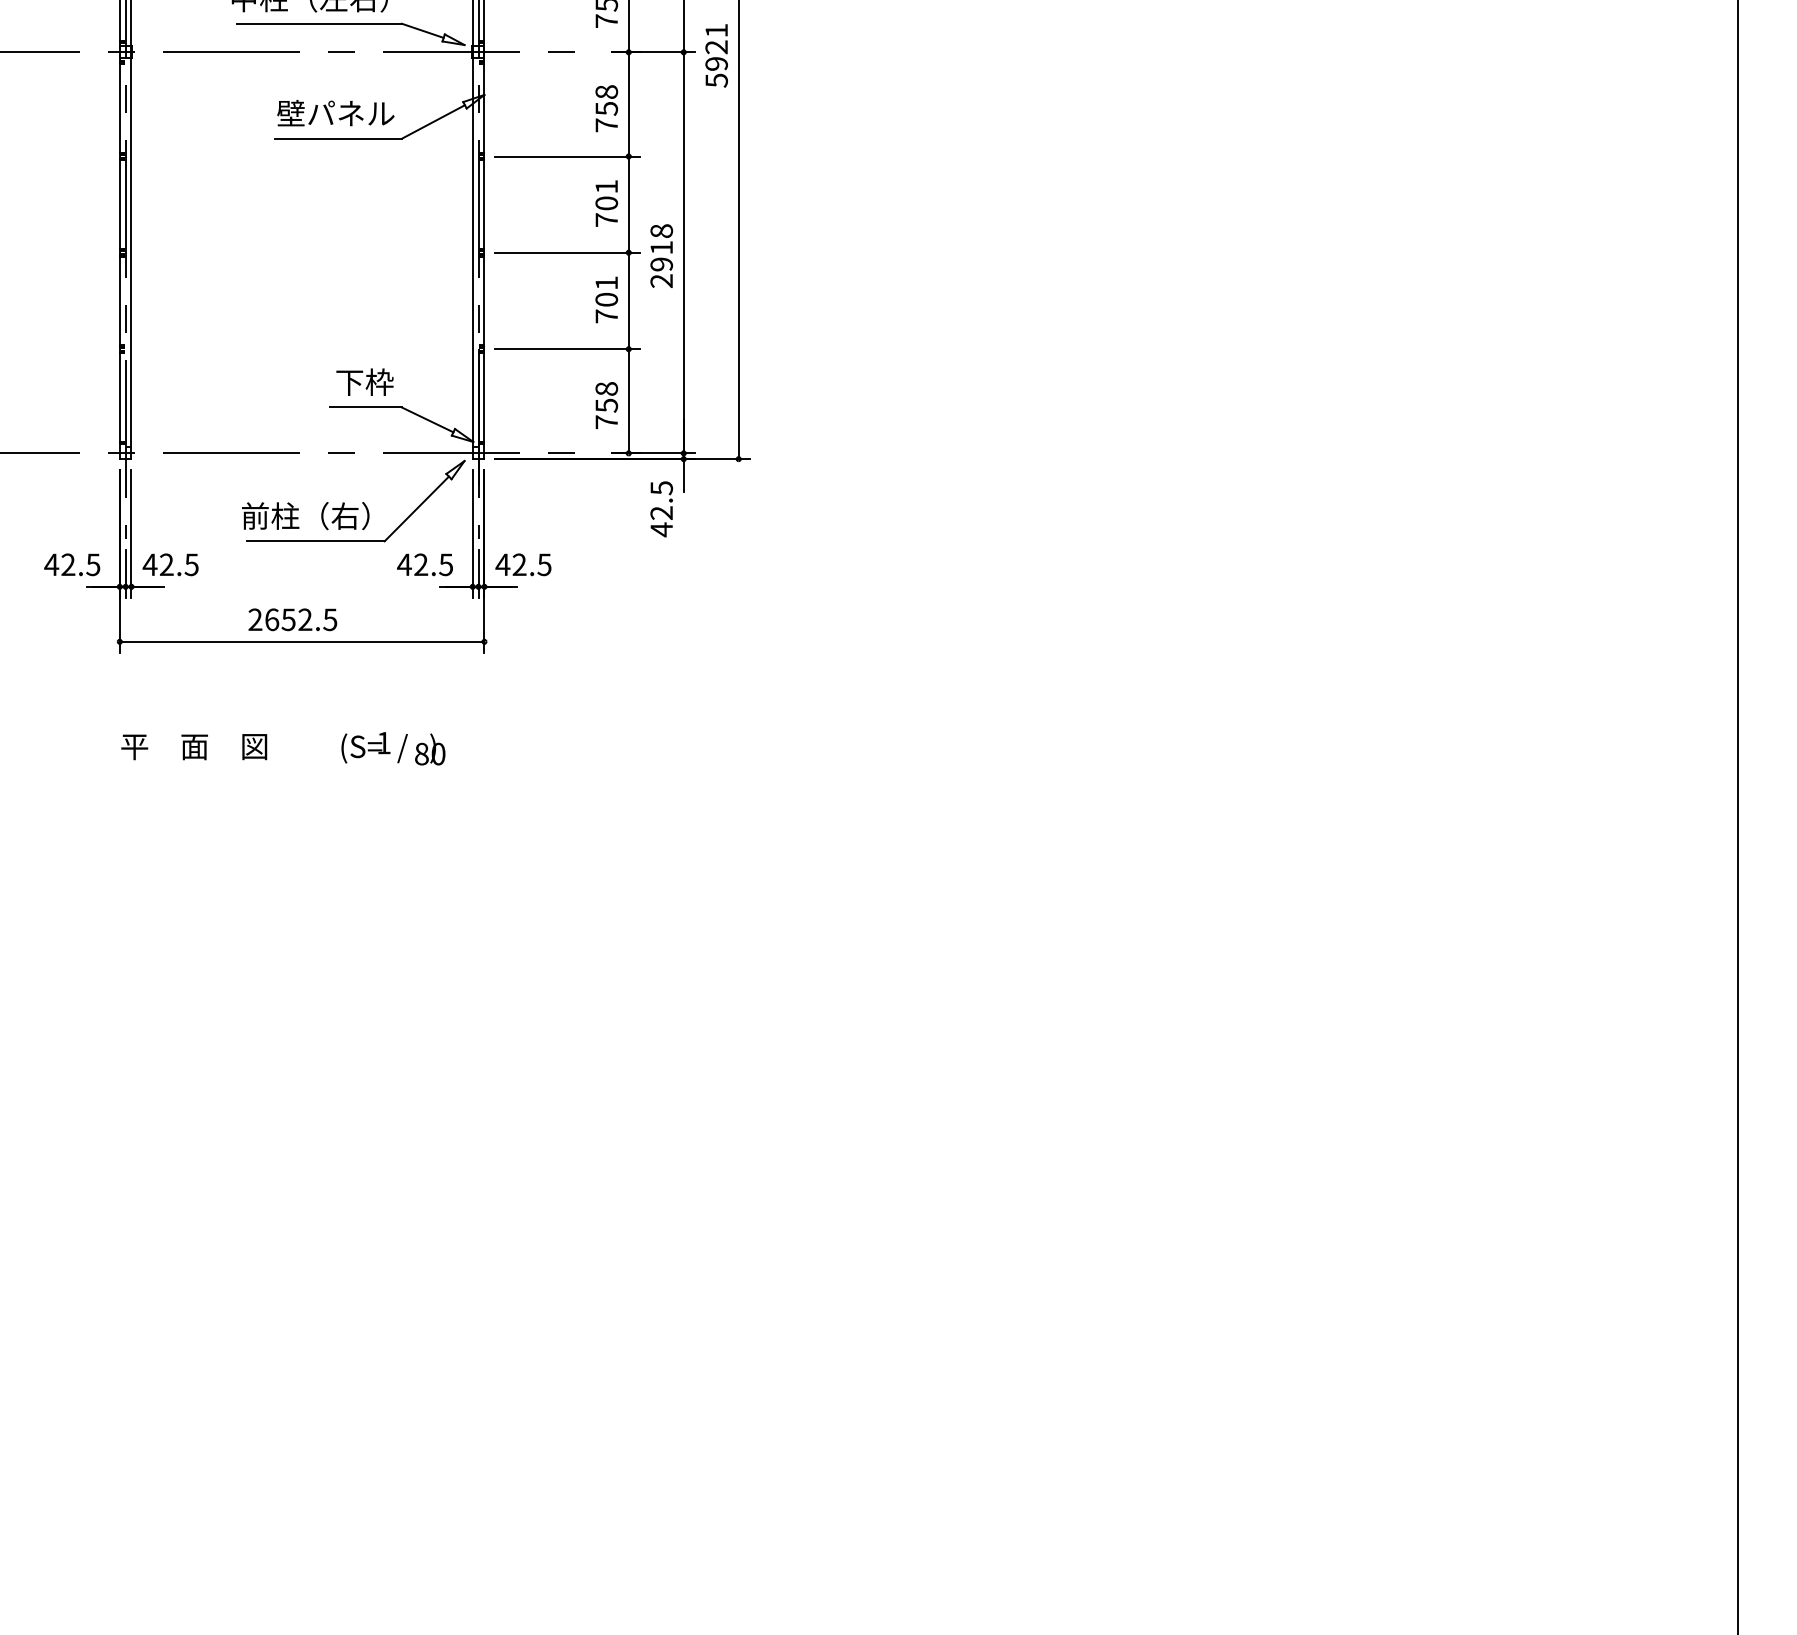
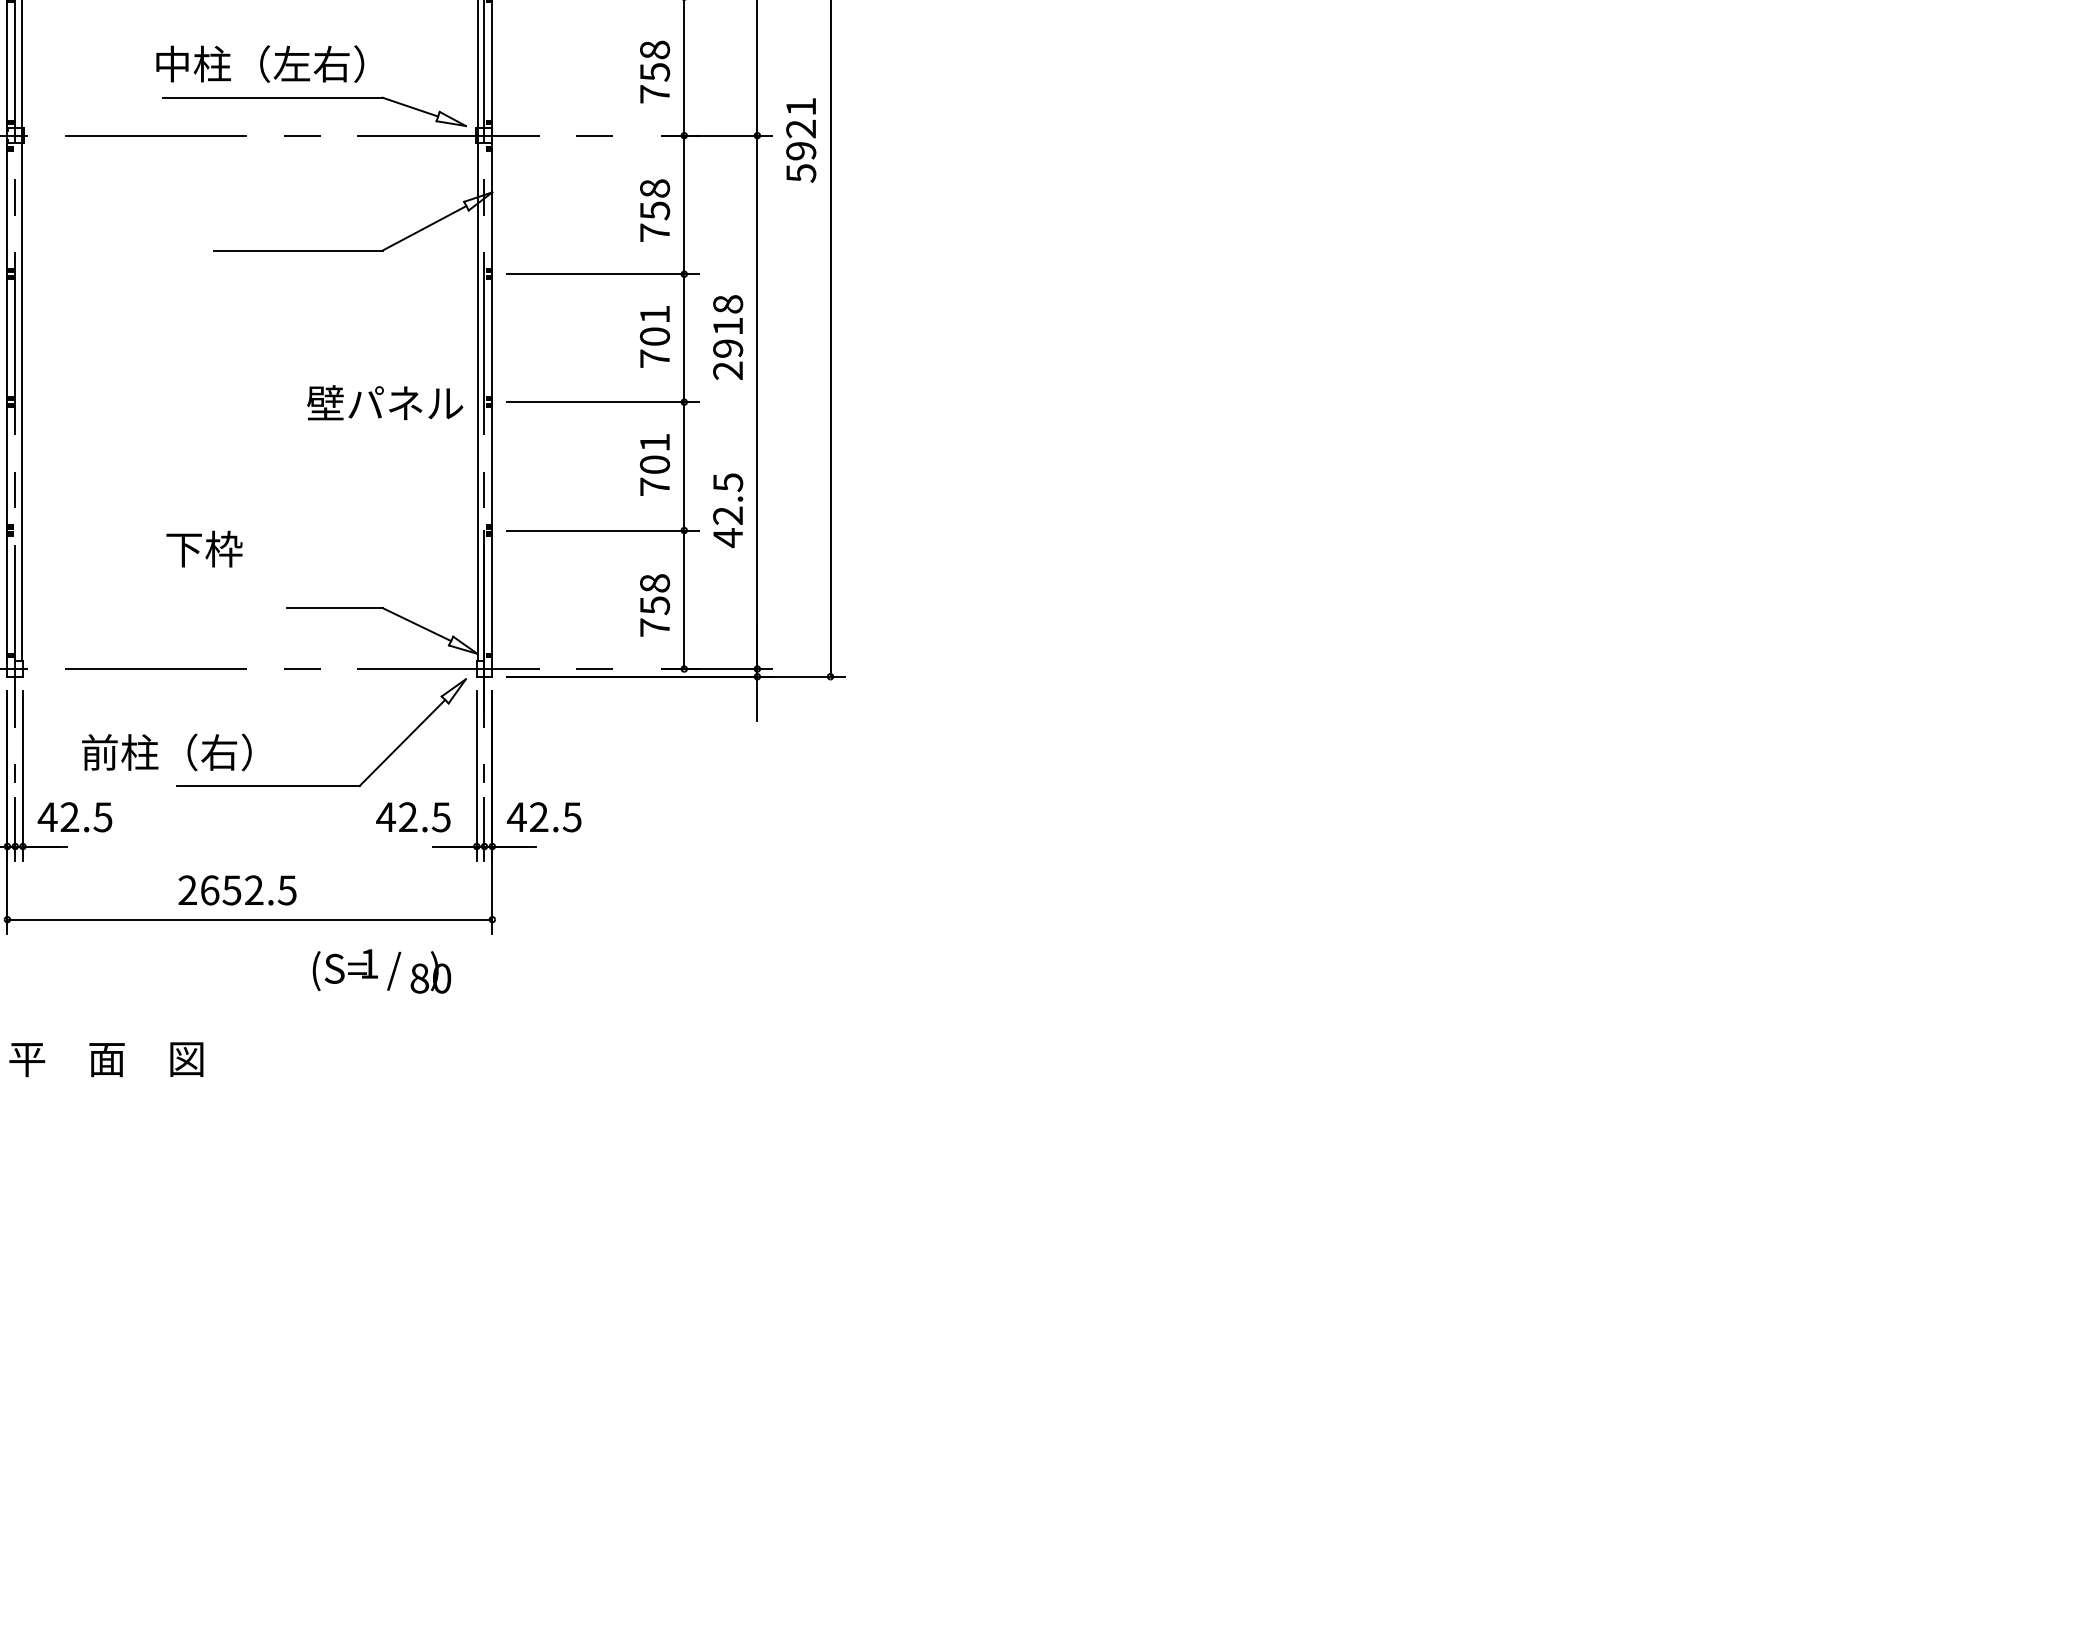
text: (335, 113) -> (384, 403), moved
text: (661, 255) -> (727, 336), moved
text: (364, 381) -> (203, 548), moved
text: (661, 509) -> (727, 510), moved
text: (305, 516) -> (166, 753), moved
text: (393, 748) -> (382, 971), moved

